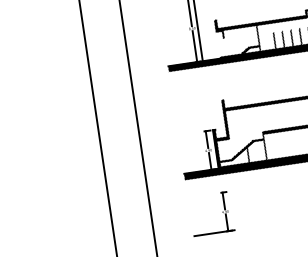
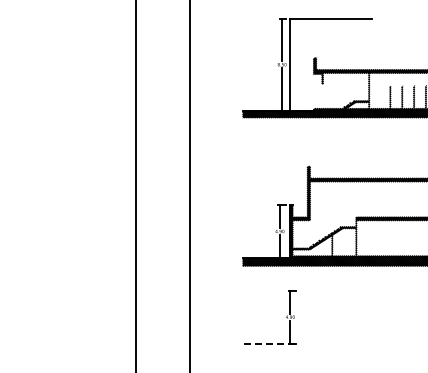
line: (215, 233) -> (272, 343), solid -> dashed

